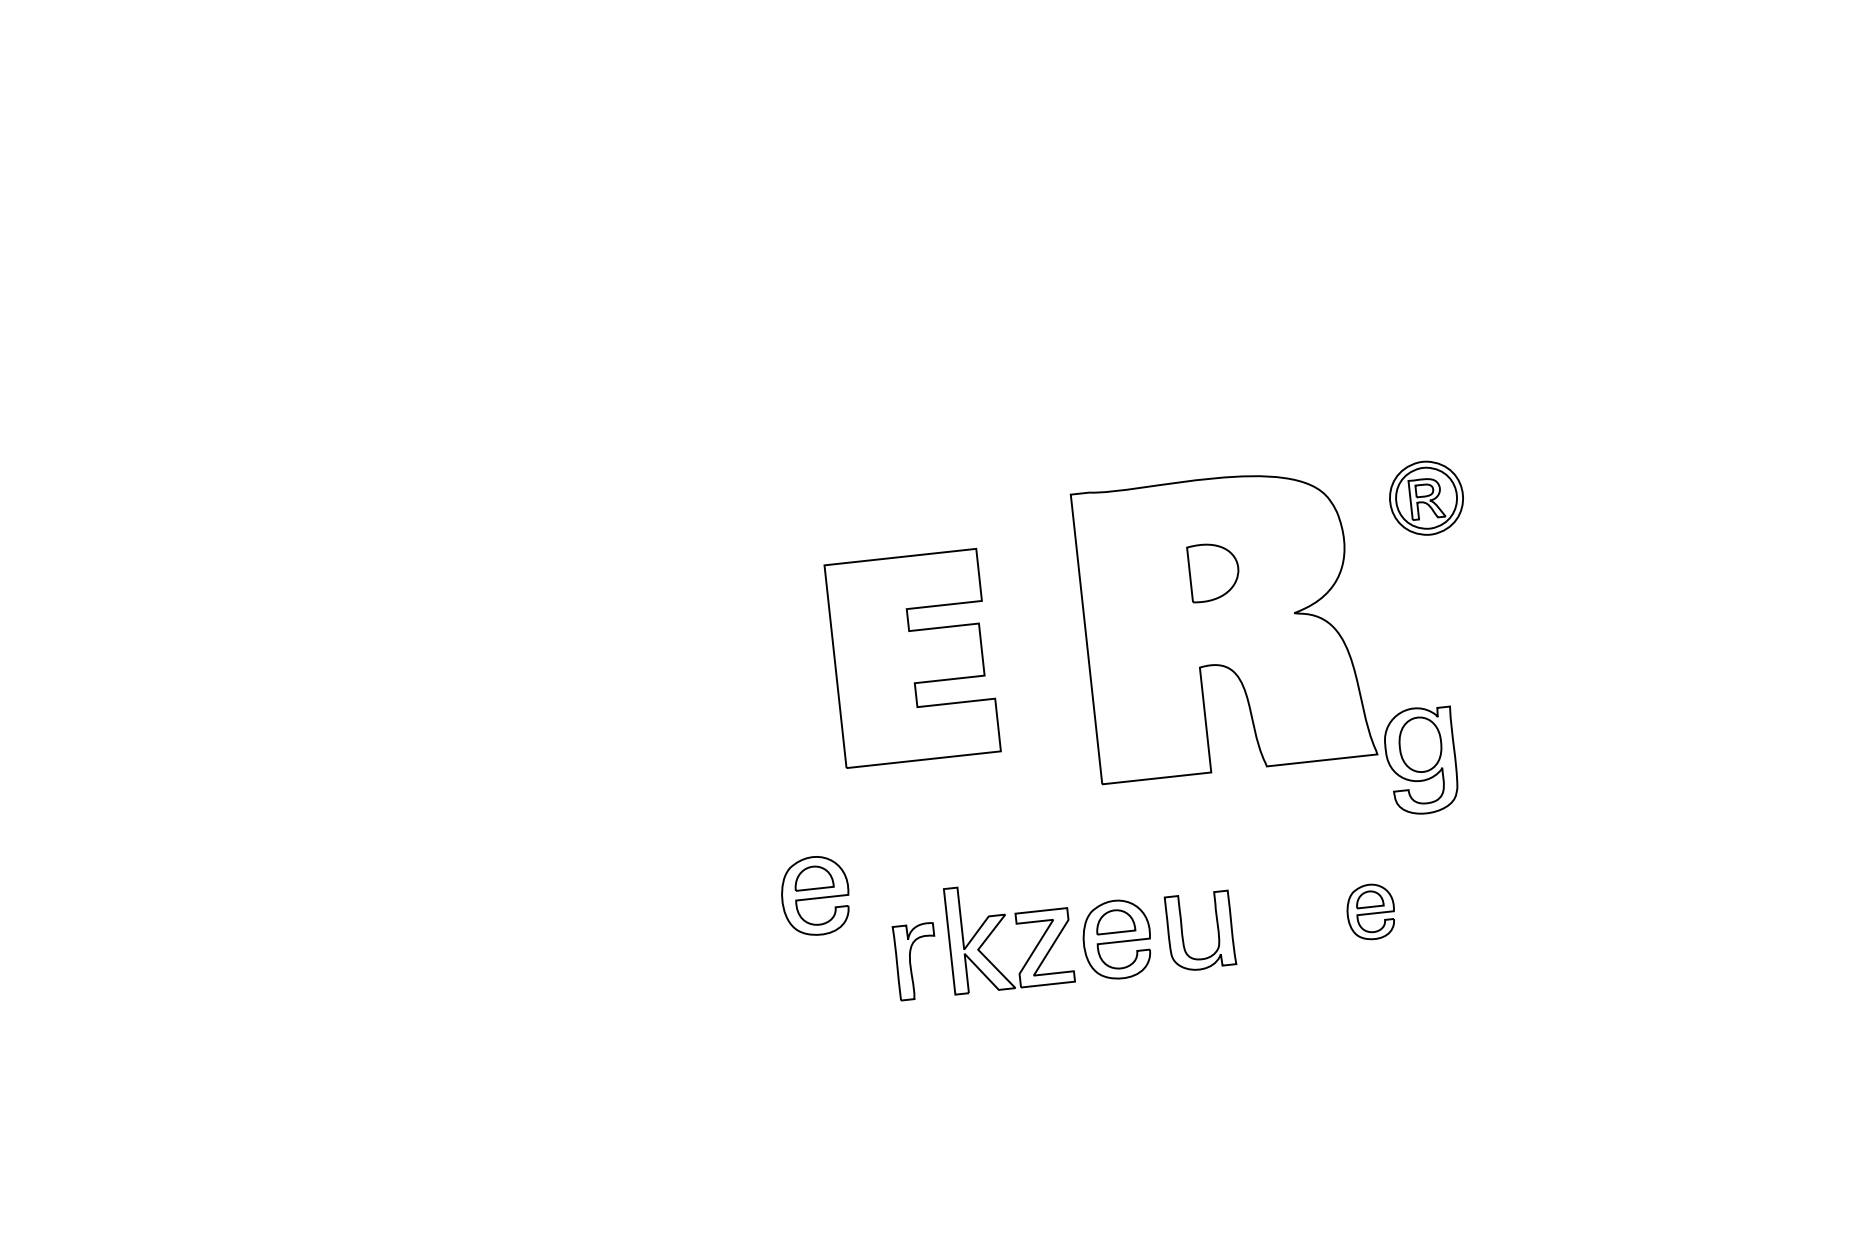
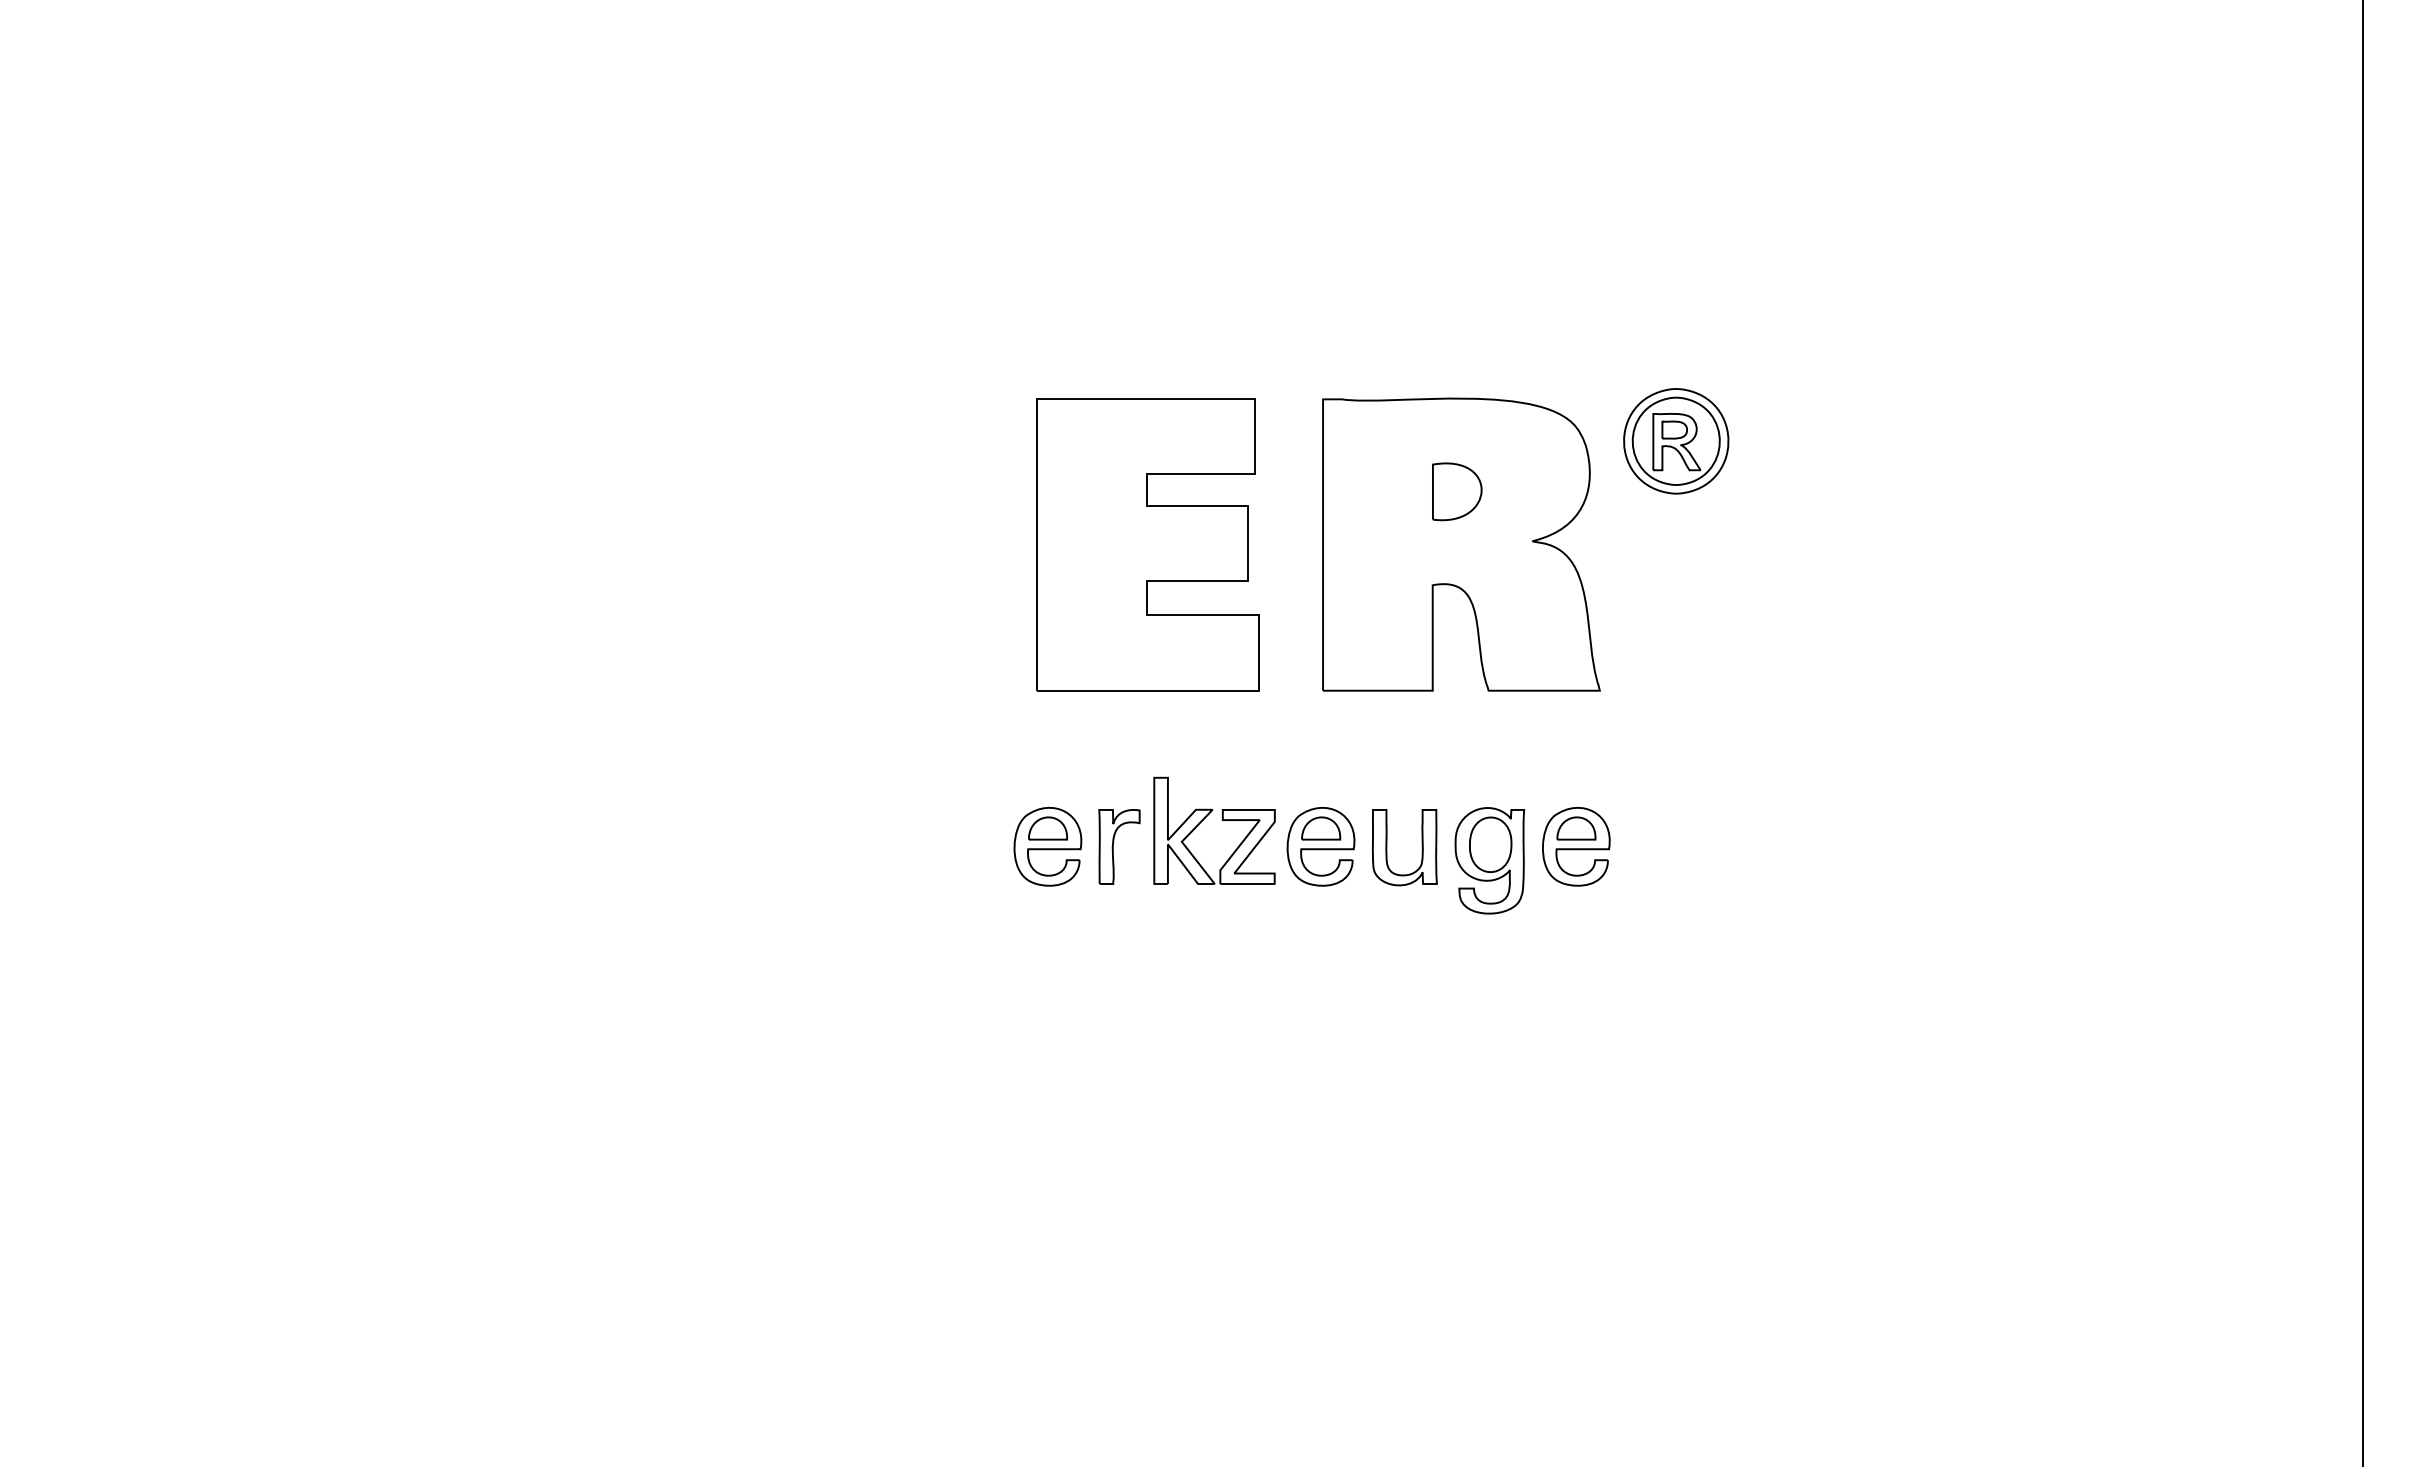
part: (1426, 498) -> (1676, 441), size x1.43
part: (911, 657) -> (1147, 544), size x1.43
part: (1420, 760) -> (1489, 860), moved
part: (815, 895) -> (1047, 846), moved
part: (1371, 911) -> (1576, 846), size x1.43

